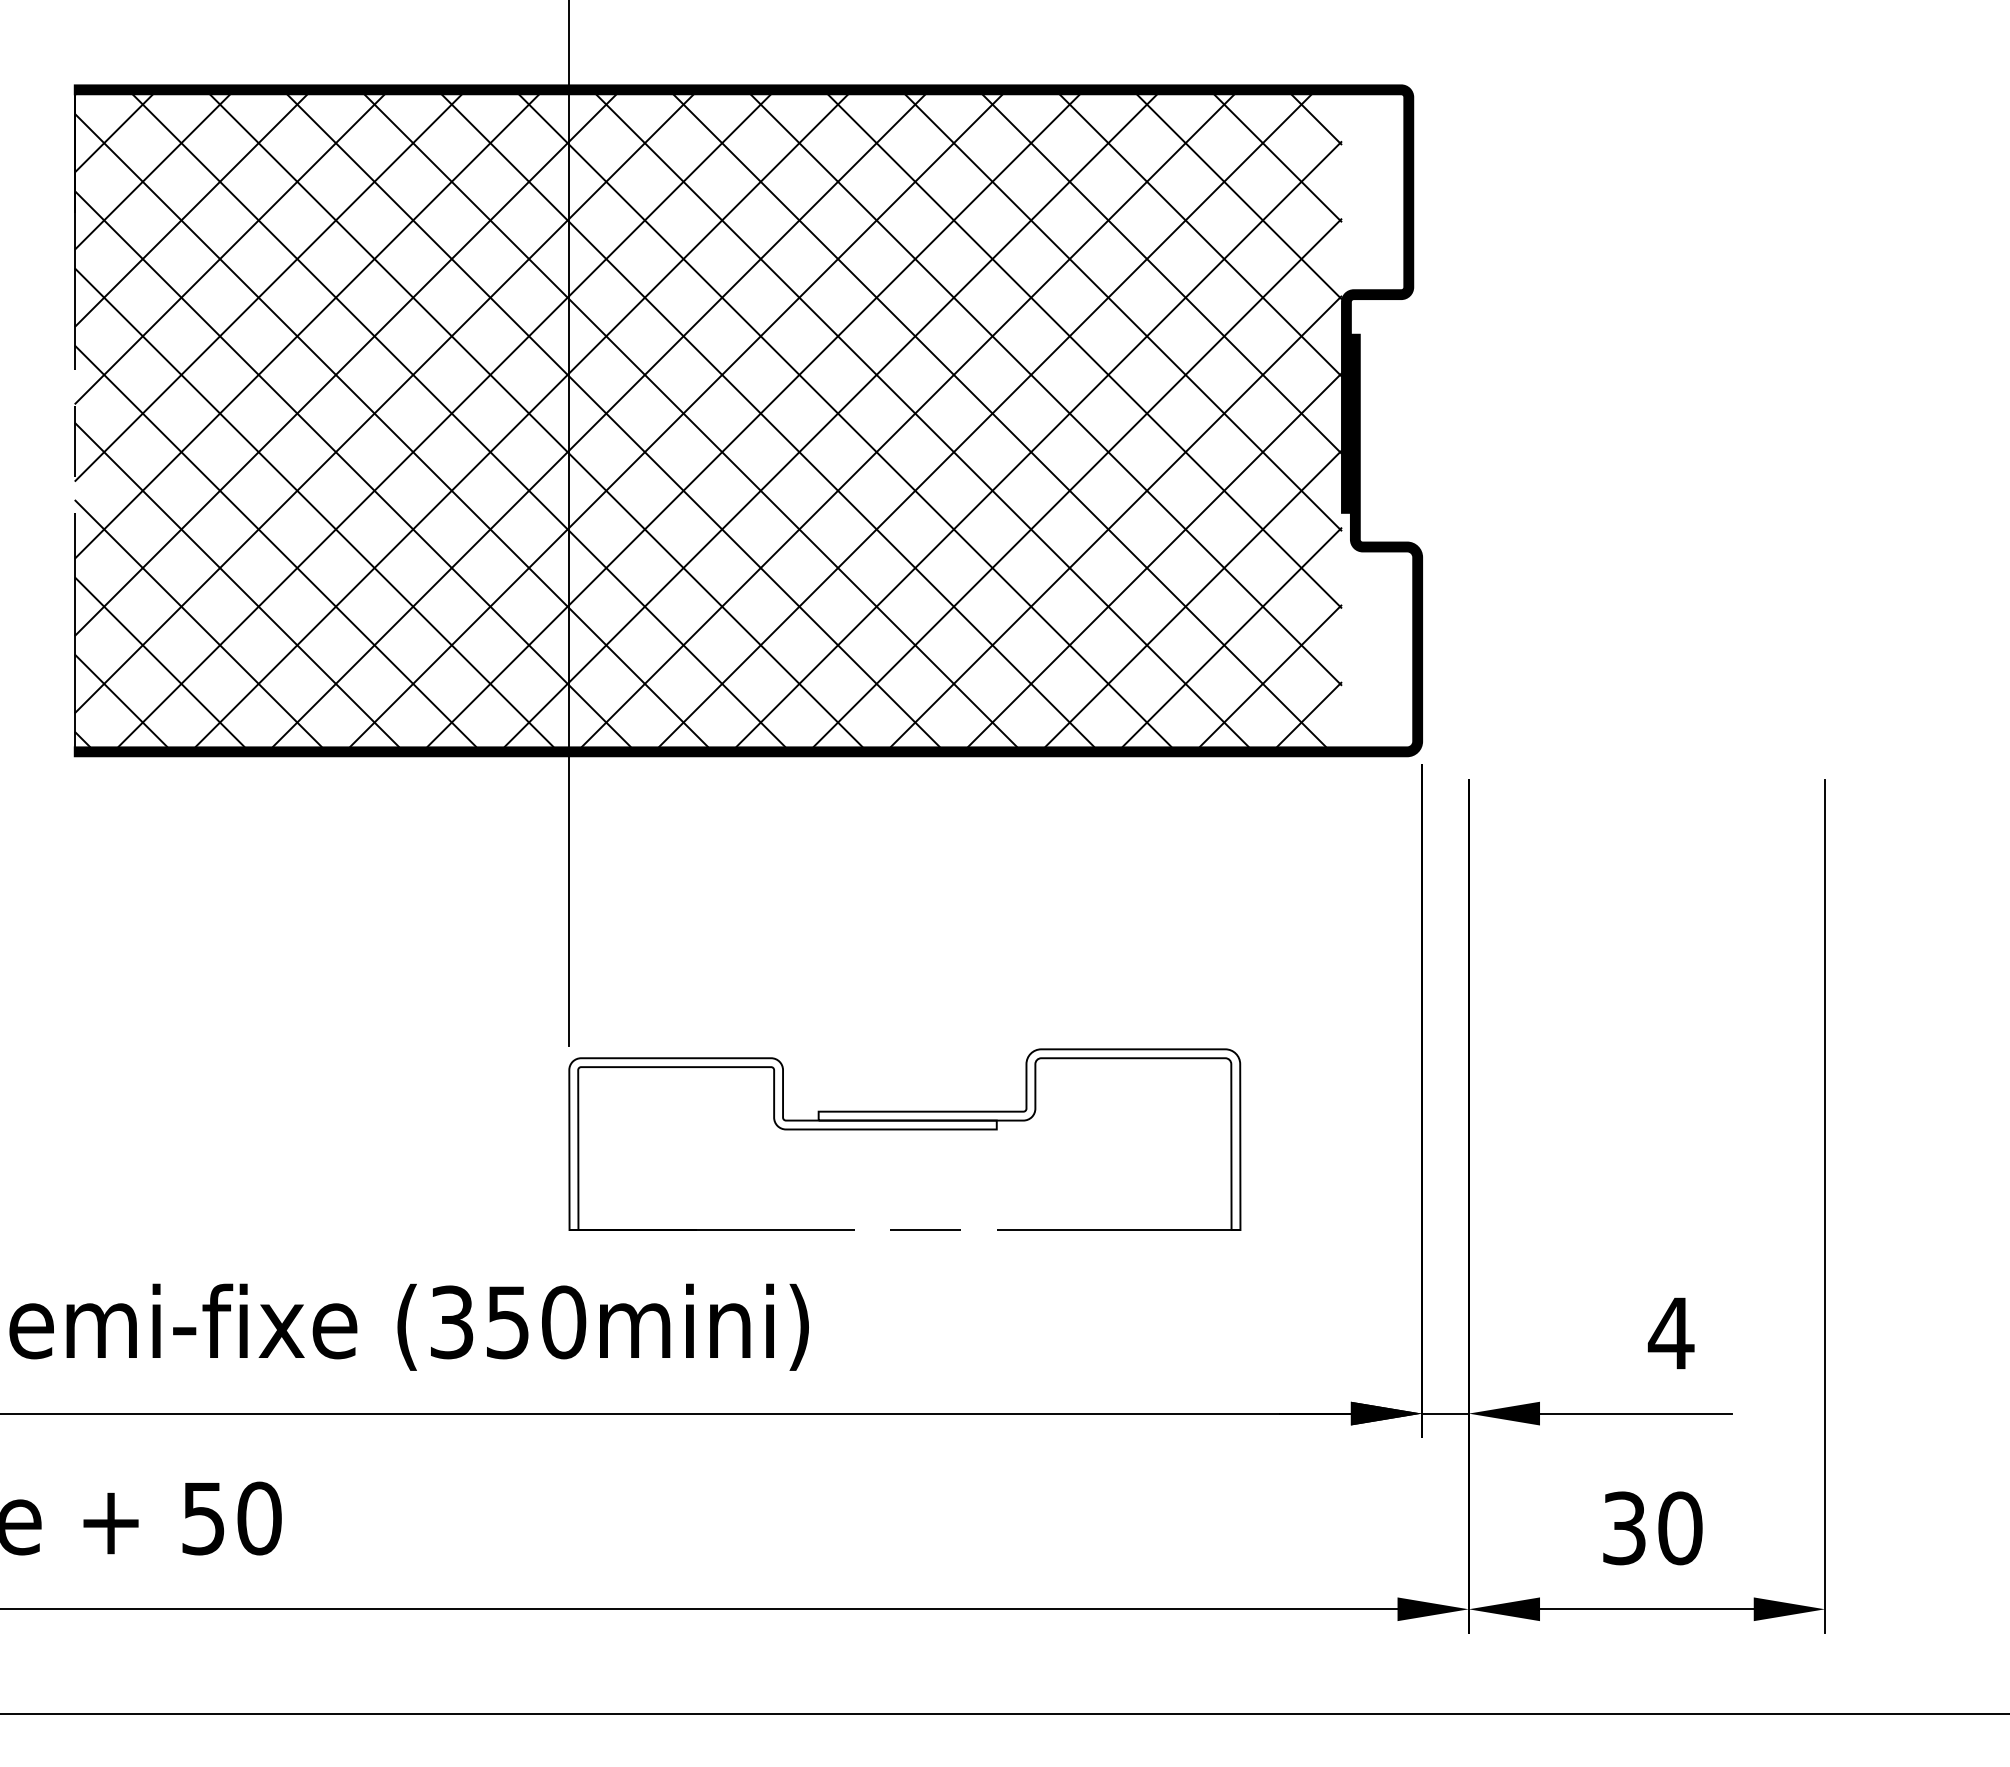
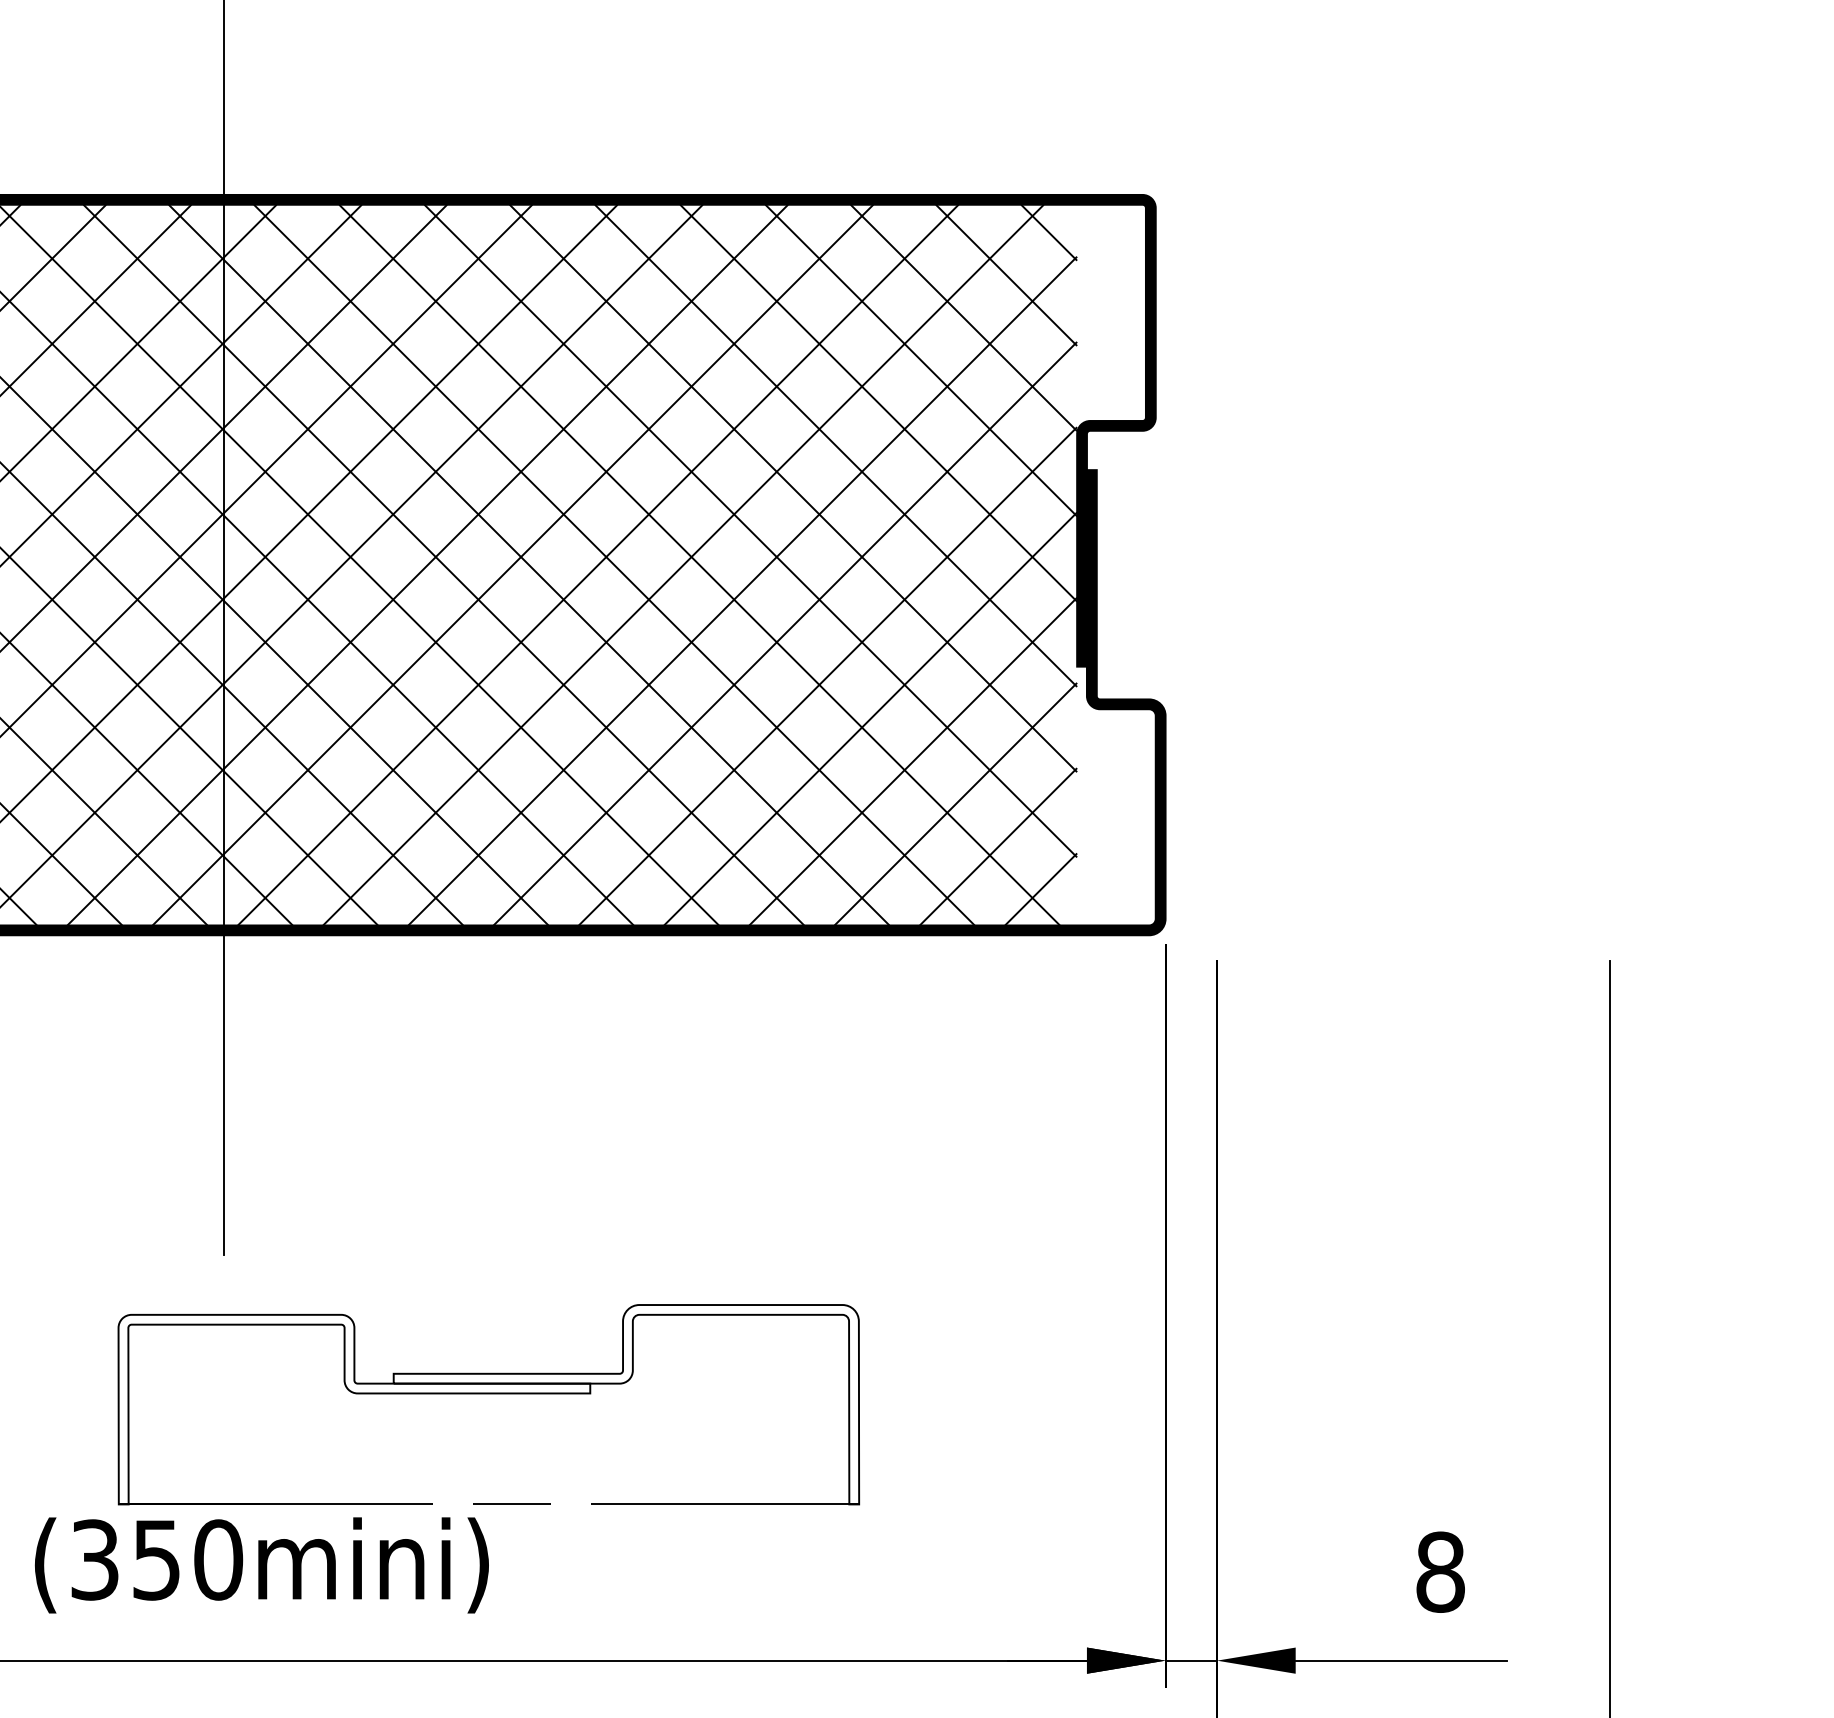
part: (904, 1130) -> (488, 1394), moved
text: (1670, 1333) -> (1439, 1572), 4 -> 8

